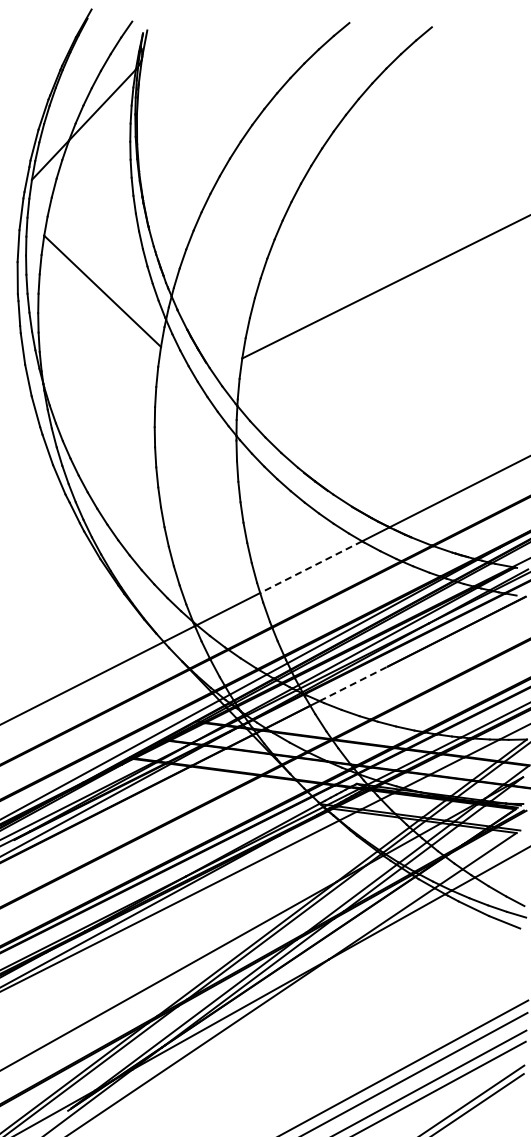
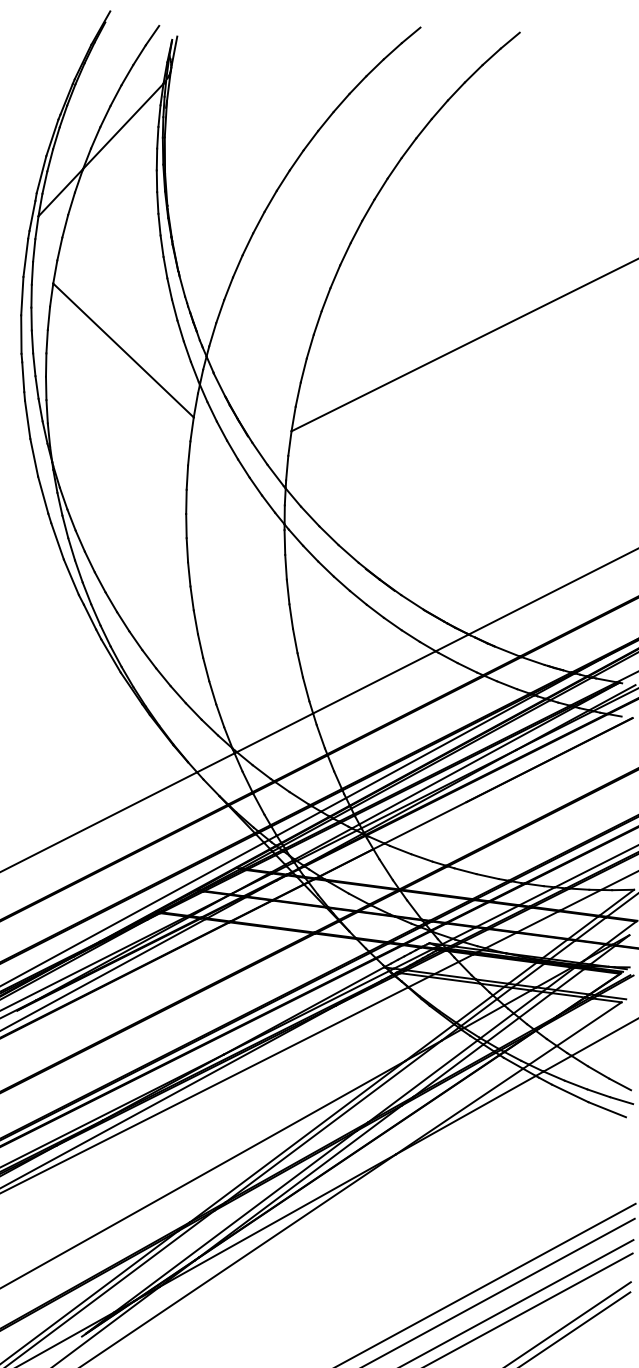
line: (310, 567) -> (373, 682), dashed -> solid
line: (354, 683) -> (426, 822), dashed -> solid

